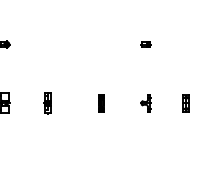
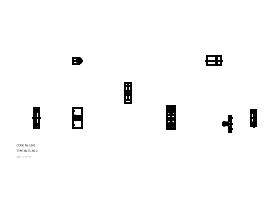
part: (146, 44) -> (214, 60), size x1.6
part: (47, 102) -> (127, 92), moved
part: (100, 102) -> (170, 117), size x1.4
part: (146, 102) -> (227, 123), moved

